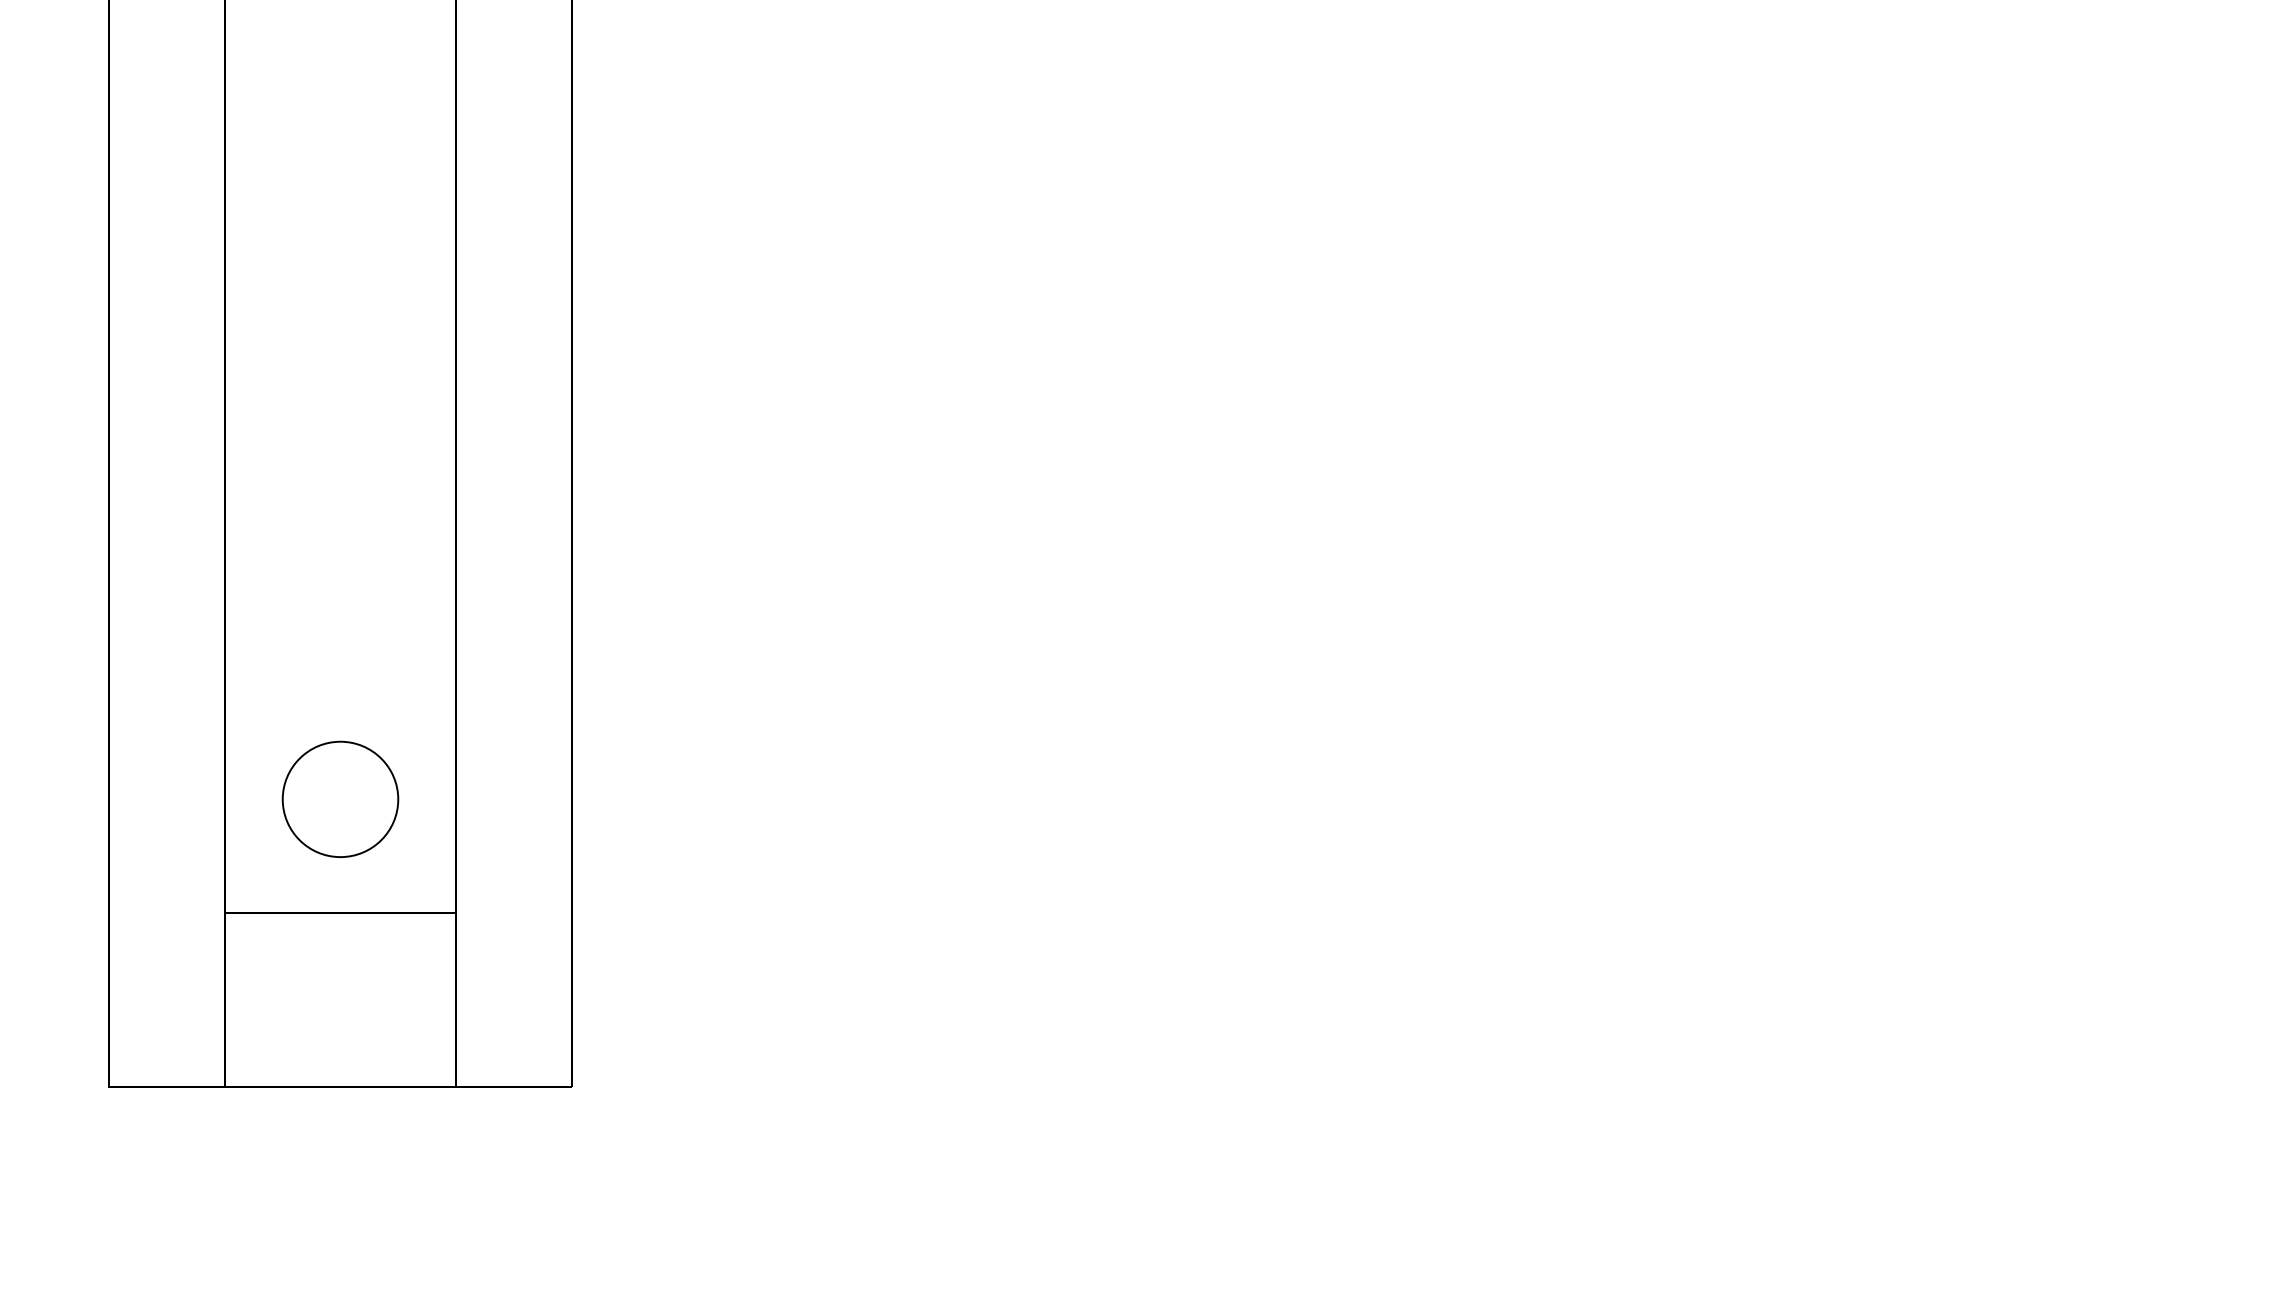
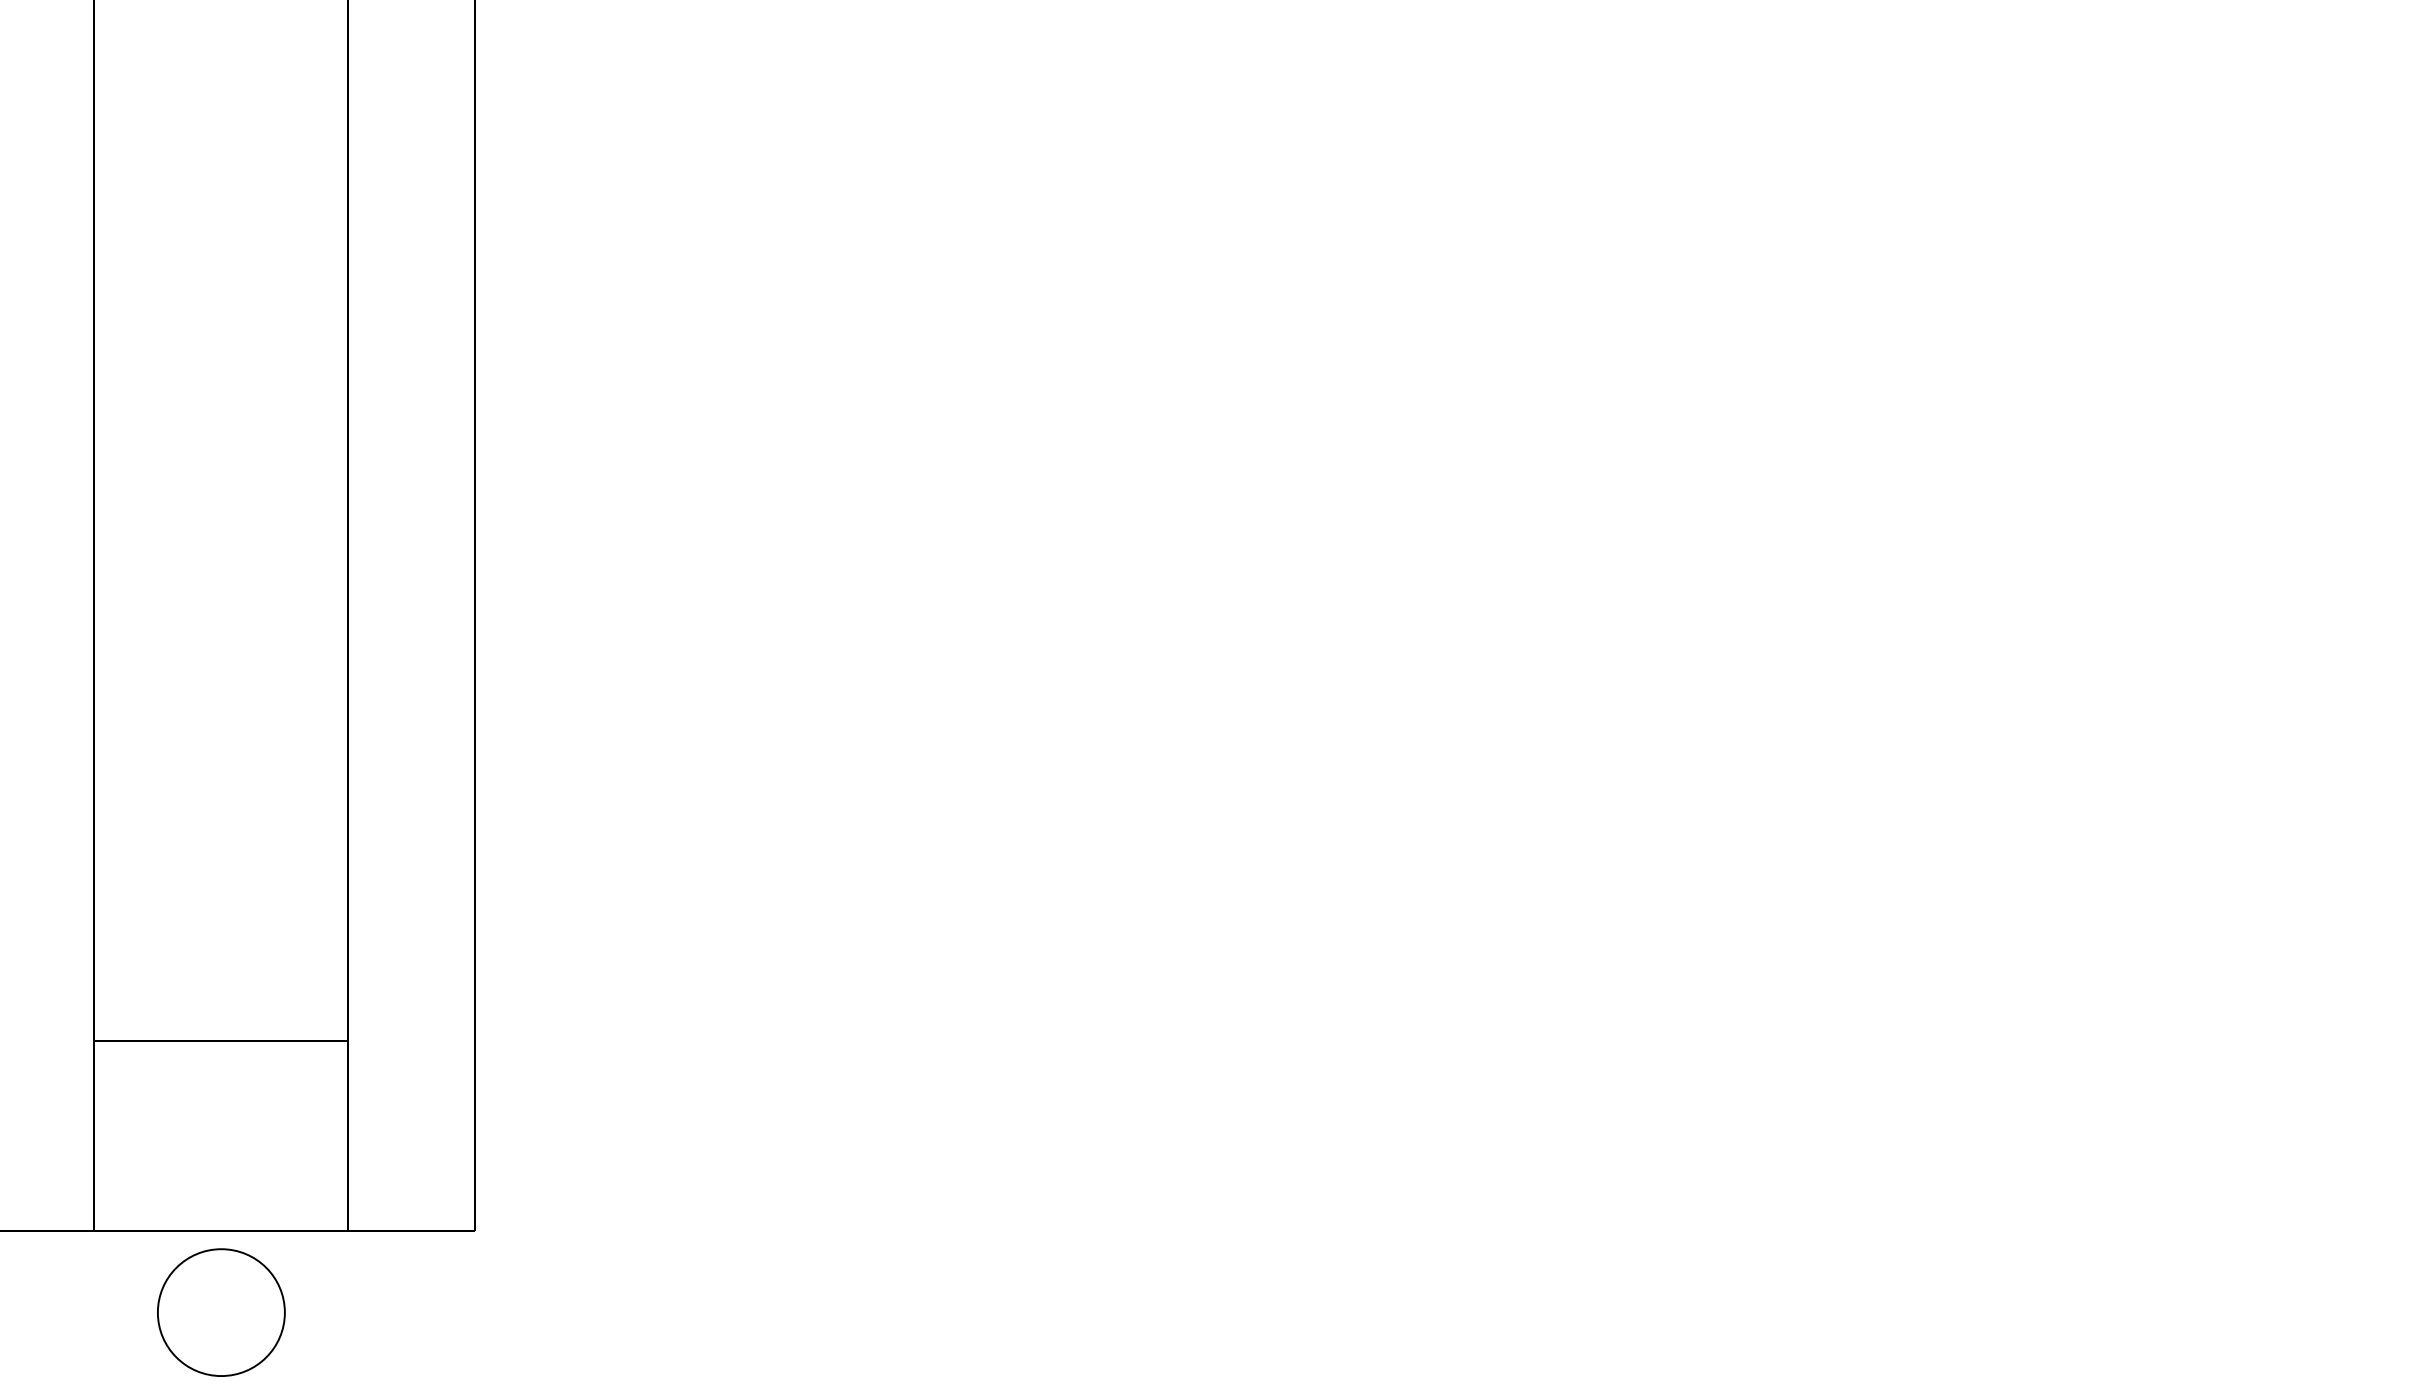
circle: (340, 798) -> (221, 1311), moved

